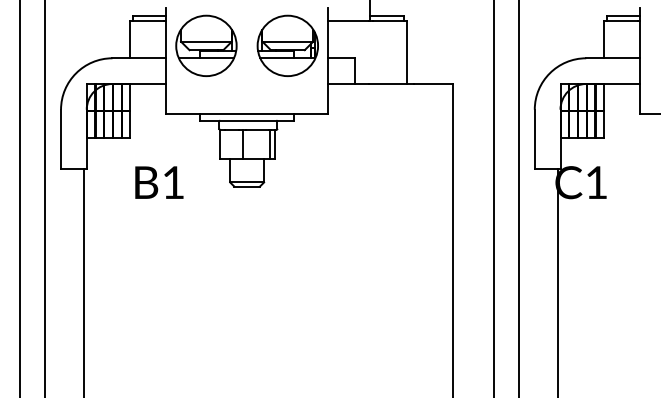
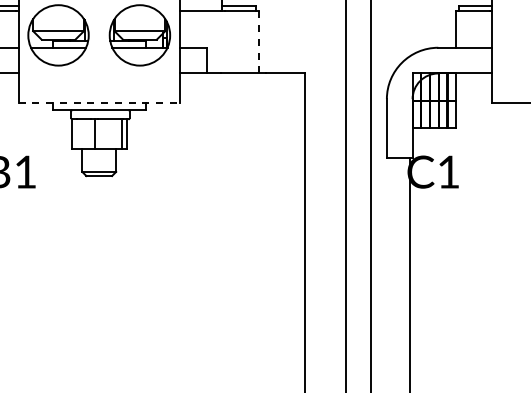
line: (406, 52) -> (258, 41), solid -> dashed
line: (247, 113) -> (99, 102), solid -> dashed

